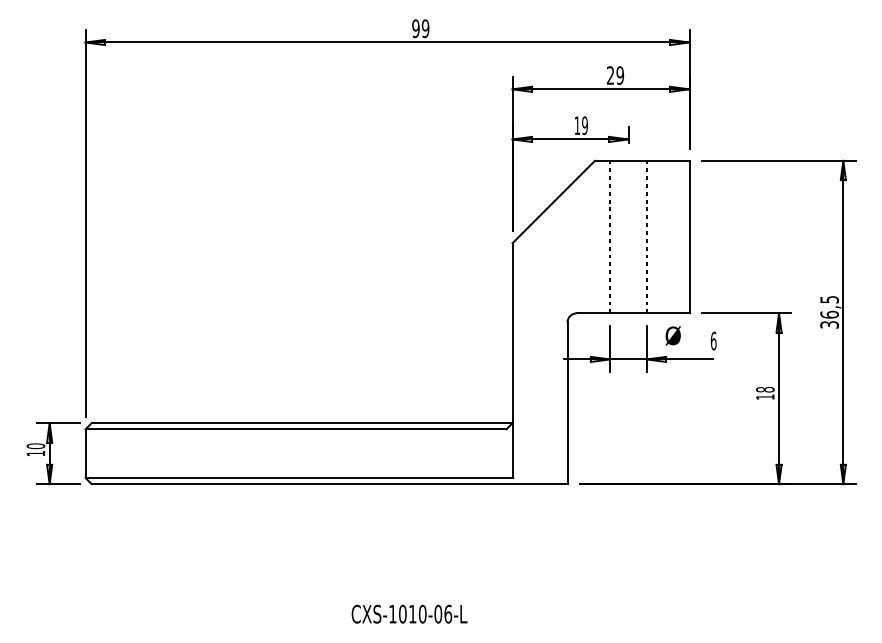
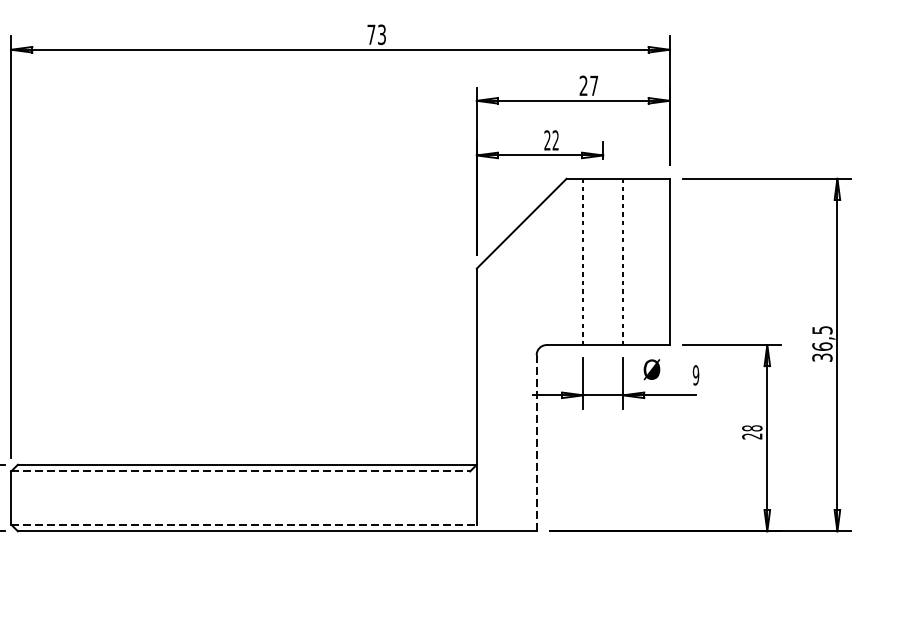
text: (420, 28) -> (376, 34), 99 -> 73
text: (620, 75) -> (594, 85), 29 -> 27
text: (580, 125) -> (550, 140), 19 -> 22
text: (713, 340) -> (695, 374), 6 -> 9
text: (764, 396) -> (751, 435), 18 -> 28
line: (567, 403) -> (536, 443), solid -> dashed
line: (296, 429) -> (241, 471), solid -> dashed
line: (299, 478) -> (244, 525), solid -> dashed

